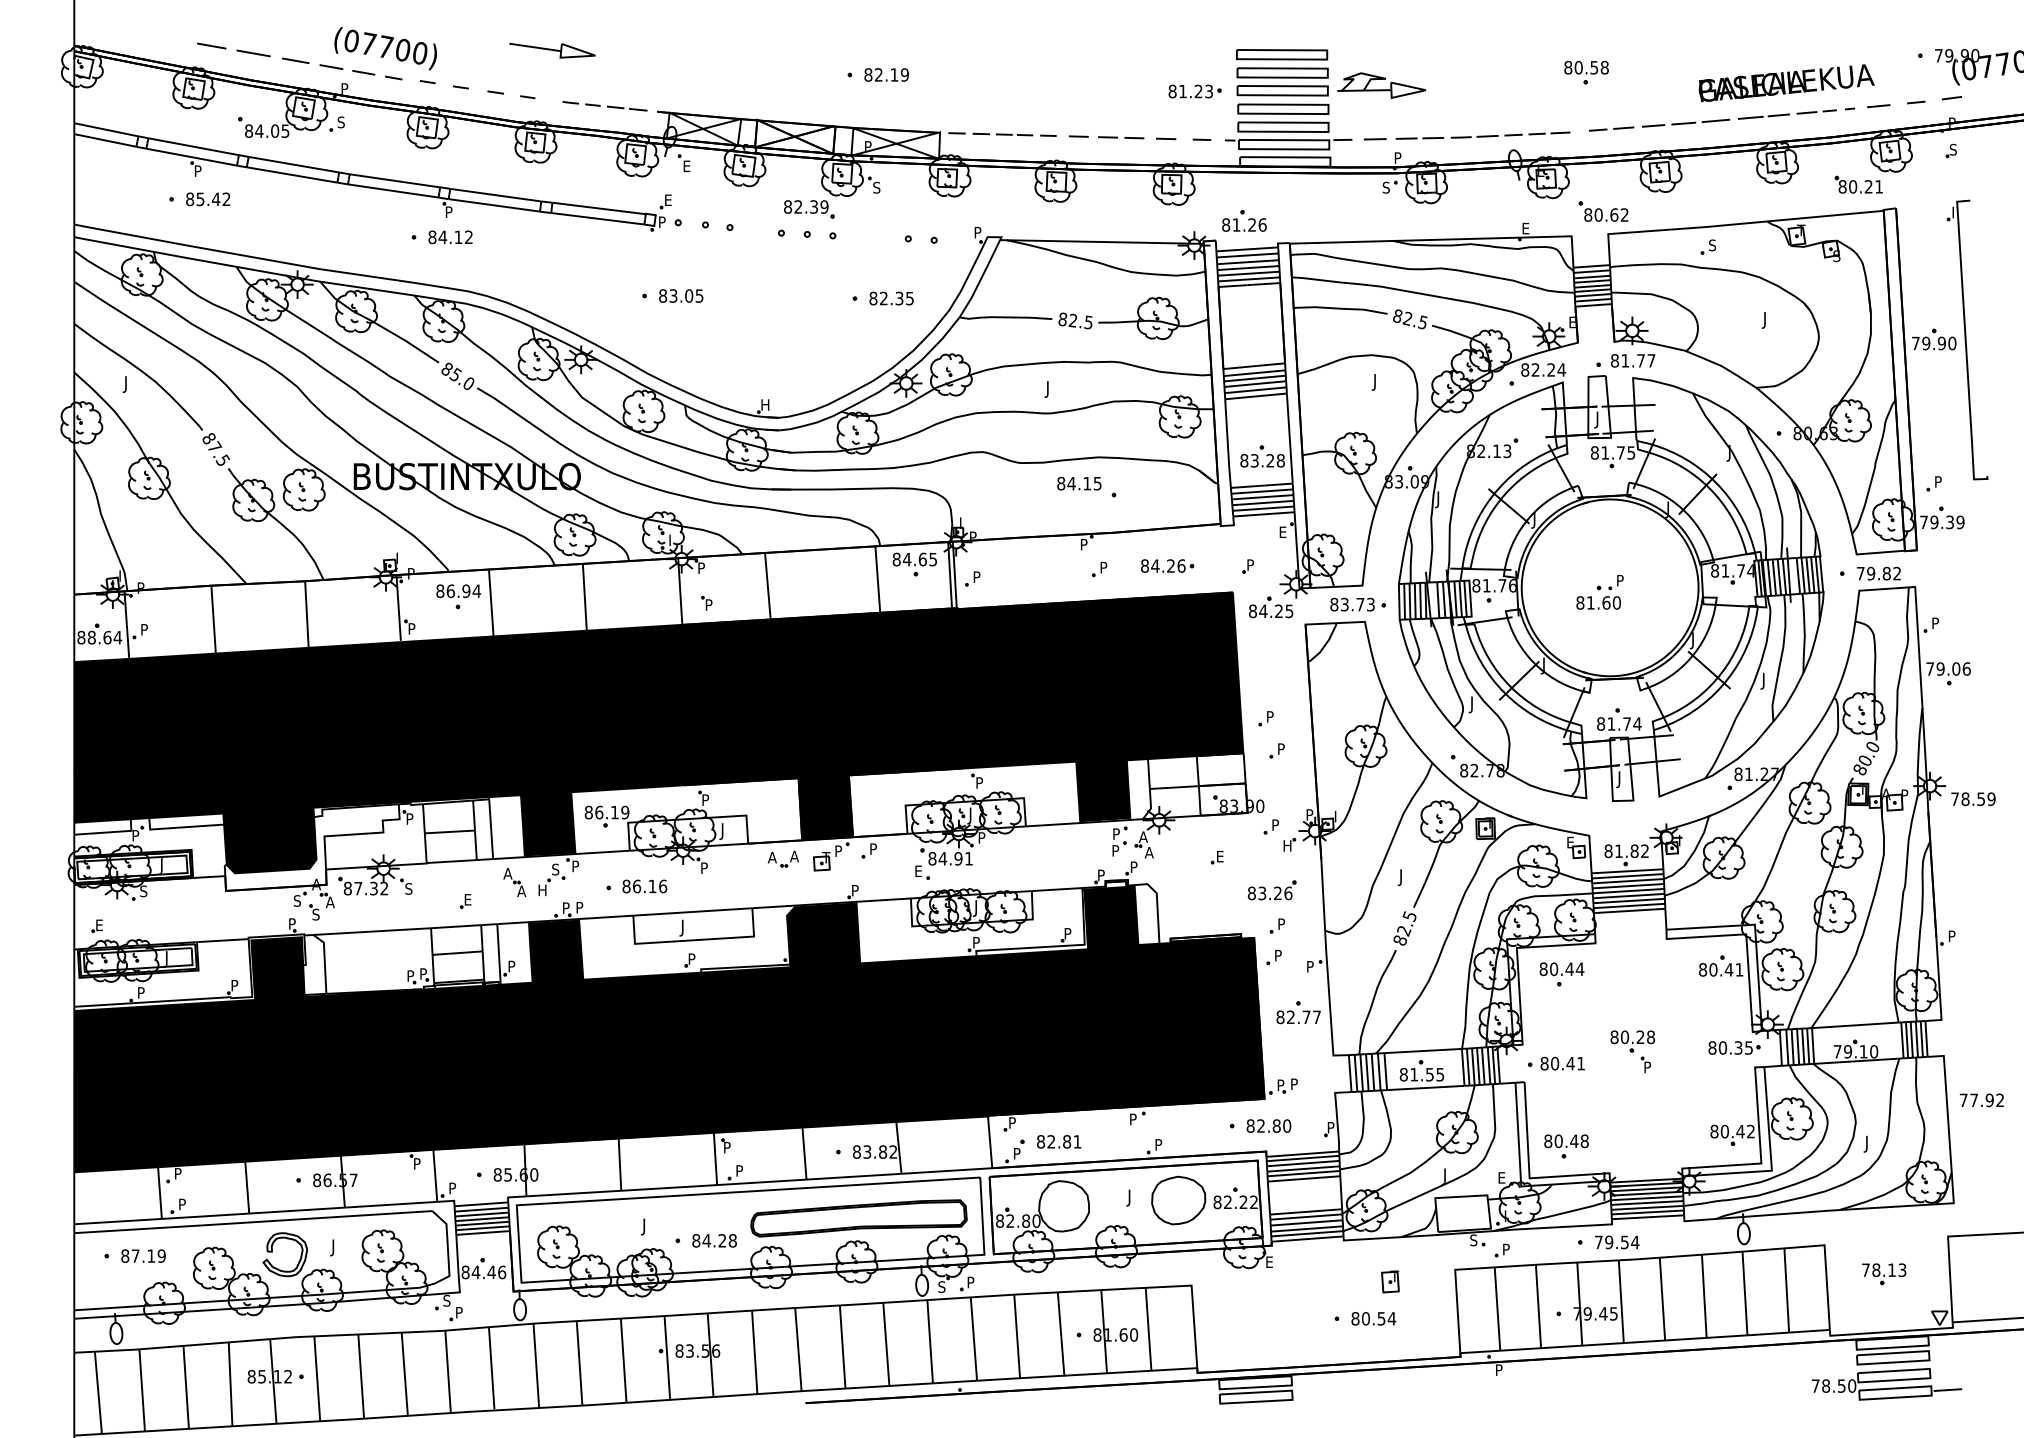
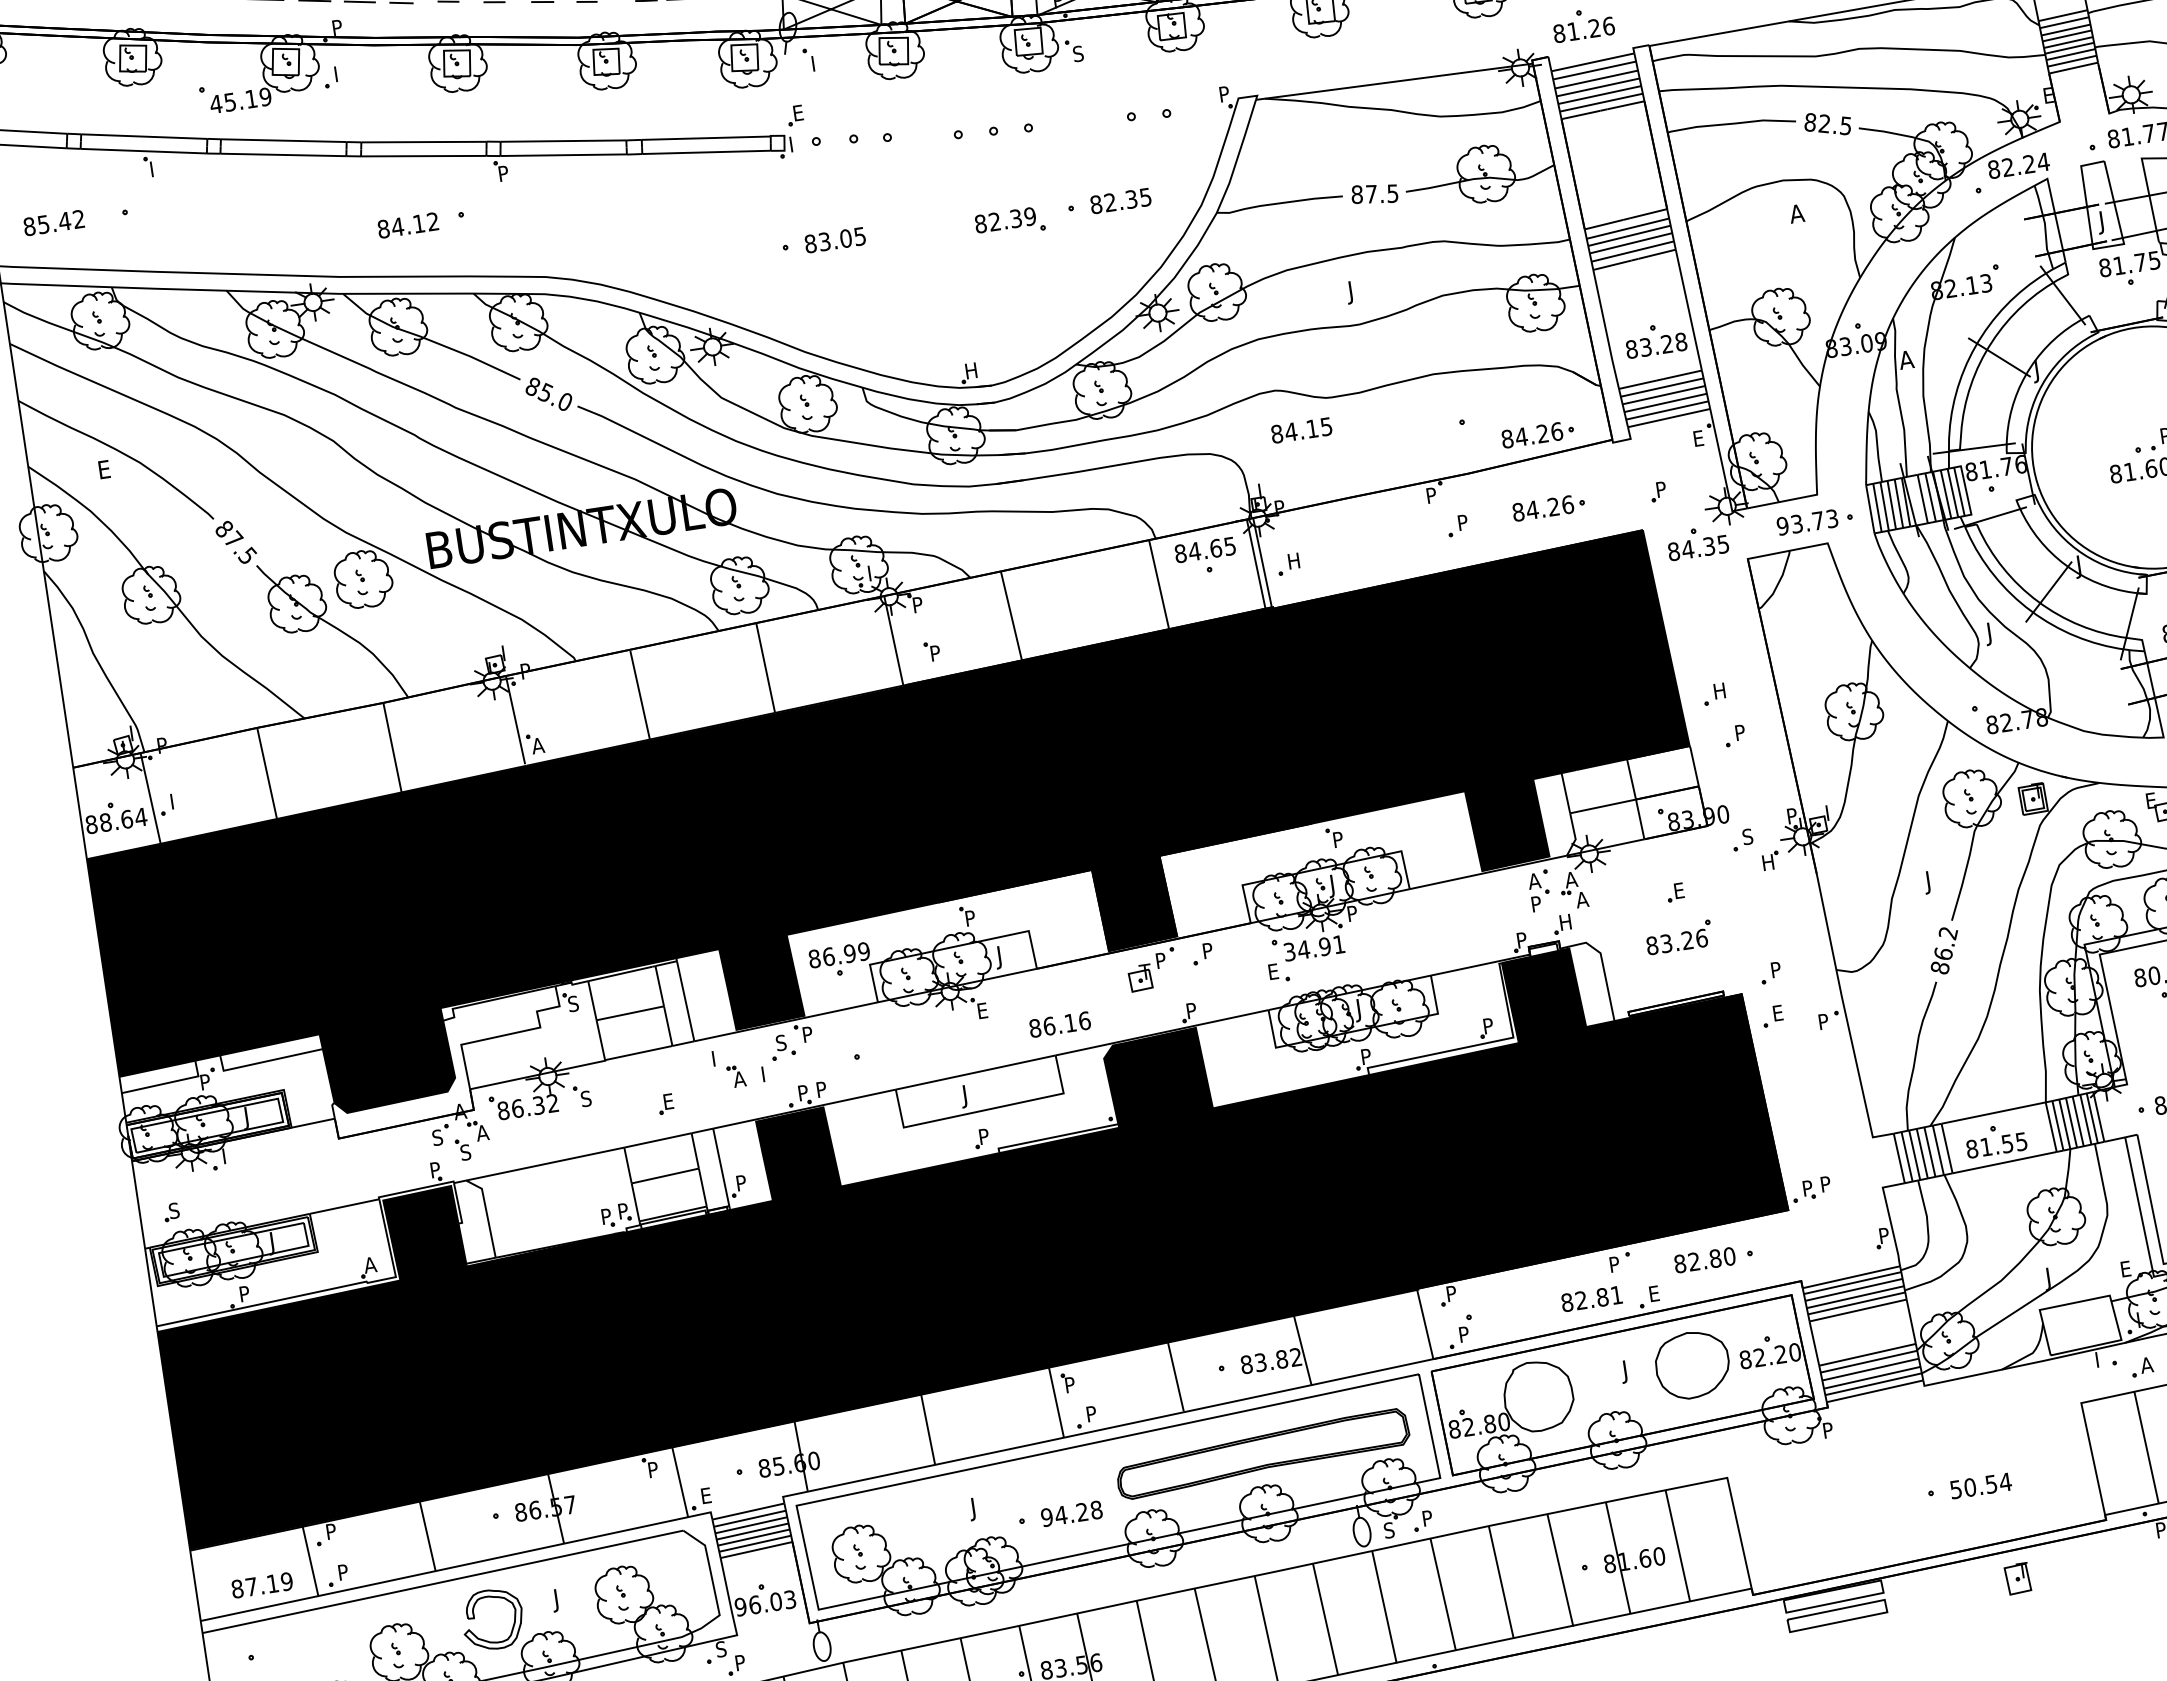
text: (340, 122) -> (338, 74), S -> I
text: (266, 130) -> (239, 99), 84.05 -> 45.19
text: (687, 166) -> (817, 63), E -> I
text: (198, 168) -> (155, 165), P -> I
text: (208, 199) -> (54, 223), moved
part: (809, 209) -> (1010, 223), moved
text: (662, 219) -> (794, 140), P -> I
text: (450, 237) -> (408, 225), moved
text: (1072, 320) -> (1370, 194), 82.5 -> 87.5
text: (1377, 382) -> (1796, 216), J -> A
text: (127, 384) -> (102, 472), J -> E
text: (1079, 483) -> (1301, 430), moved
text: (1440, 499) -> (1905, 362), J -> A
part: (1167, 511) -> (1537, 433), added
text: (978, 576) -> (1294, 560), P -> H
part: (458, 596) -> (594, 692), removed
text: (1334, 604) -> (1783, 525), 83.73 -> 93.73
text: (1278, 611) -> (1708, 546), 84.25 -> 84.35
text: (144, 627) -> (175, 798), P -> I
text: (411, 628) -> (537, 745), P -> A
text: (1271, 716) -> (1720, 690), P -> H
text: (614, 812) -> (849, 953), 86.19 -> 86.99
text: (409, 818) -> (572, 1003), P -> S
text: (1275, 825) -> (1747, 837), P -> S
text: (1116, 833) -> (1533, 880), P -> A
part: (782, 858) -> (1086, 981), removed
text: (932, 858) -> (1289, 951), 84.91 -> 34.91
text: (1135, 866) -> (1566, 921), P -> H
text: (704, 867) -> (982, 1009), P -> E
text: (507, 873) -> (716, 1057), A -> I
text: (644, 886) -> (1059, 1024), moved
text: (358, 888) -> (517, 1108), 87.32 -> 86.32
text: (543, 890) -> (769, 1073), H -> I
part: (1271, 890) -> (1678, 937), moved
text: (143, 891) -> (227, 1156), S -> I
text: (1407, 923) -> (1946, 943), 82.5 -> 86.2
text: (98, 925) -> (173, 1211), E -> S
text: (1278, 955) -> (1778, 1012), P -> E
text: (234, 985) -> (369, 1265), P -> A
part: (1298, 1012) -> (1816, 1086), removed
text: (1268, 1125) -> (1704, 1259), moved
text: (1059, 1141) -> (1592, 1298), moved
text: (1159, 1144) -> (1655, 1293), P -> E
text: (453, 1188) -> (707, 1495), P -> E
text: (1254, 1202) -> (1795, 1352), 82.22 -> 82.20
text: (696, 1240) -> (1047, 1517), 84.28 -> 94.28
text: (1473, 1240) -> (2100, 1359), S -> I
text: (1506, 1249) -> (2146, 1365), P -> A
text: (143, 1255) -> (262, 1584), moved
text: (1269, 1261) -> (1827, 1429), E -> P
text: (483, 1272) -> (765, 1603), 84.46 -> 96.03
part: (1390, 1281) -> (2017, 1578), moved
text: (1355, 1318) -> (1956, 1489), 80.54 -> 50.54

